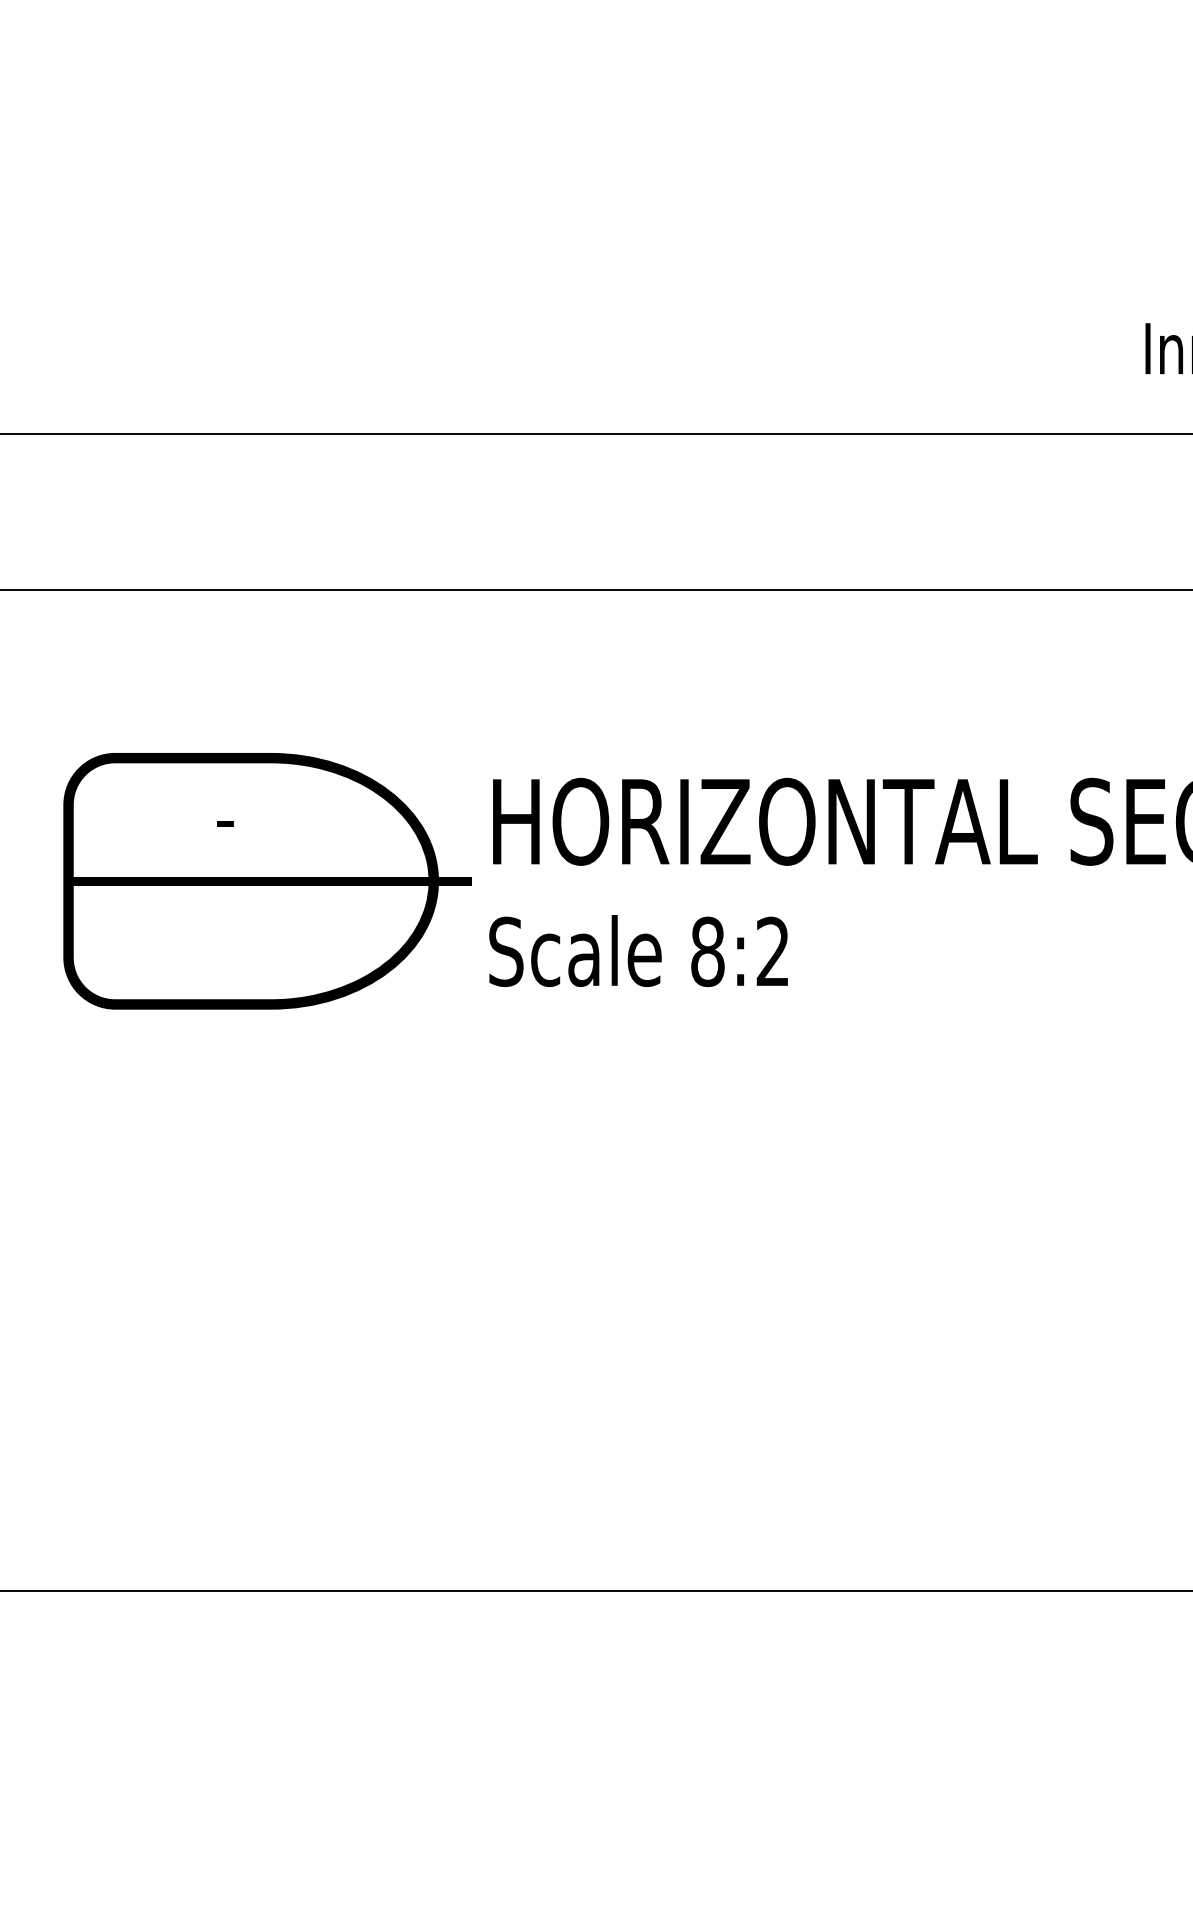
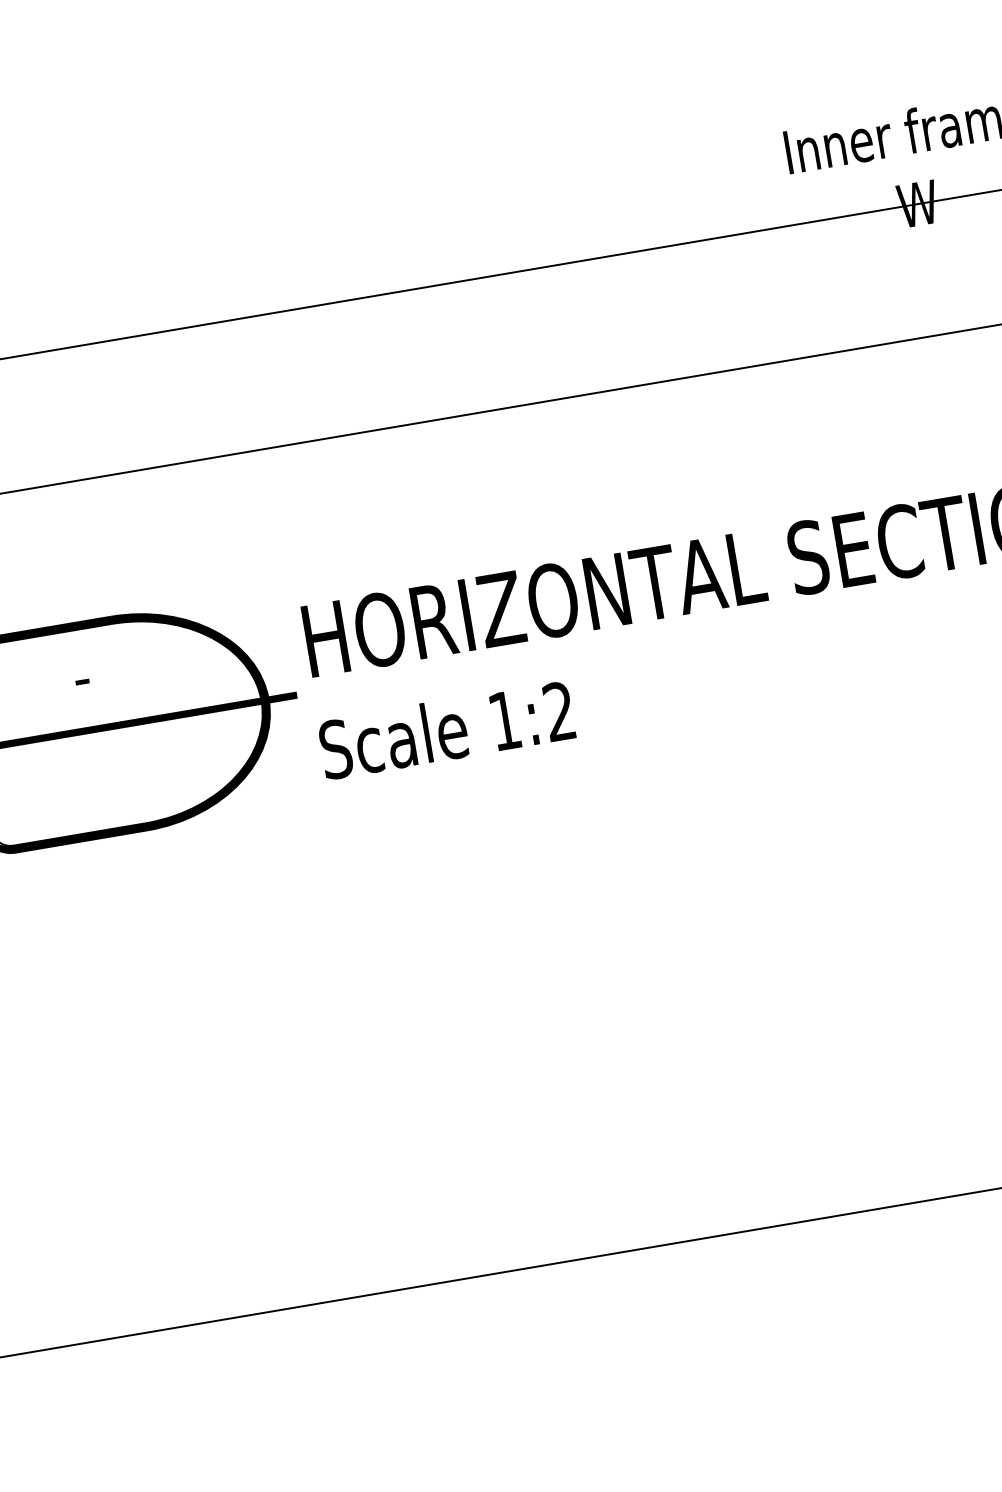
text: (707, 951) -> (504, 720), 8:2 -> 1:2

